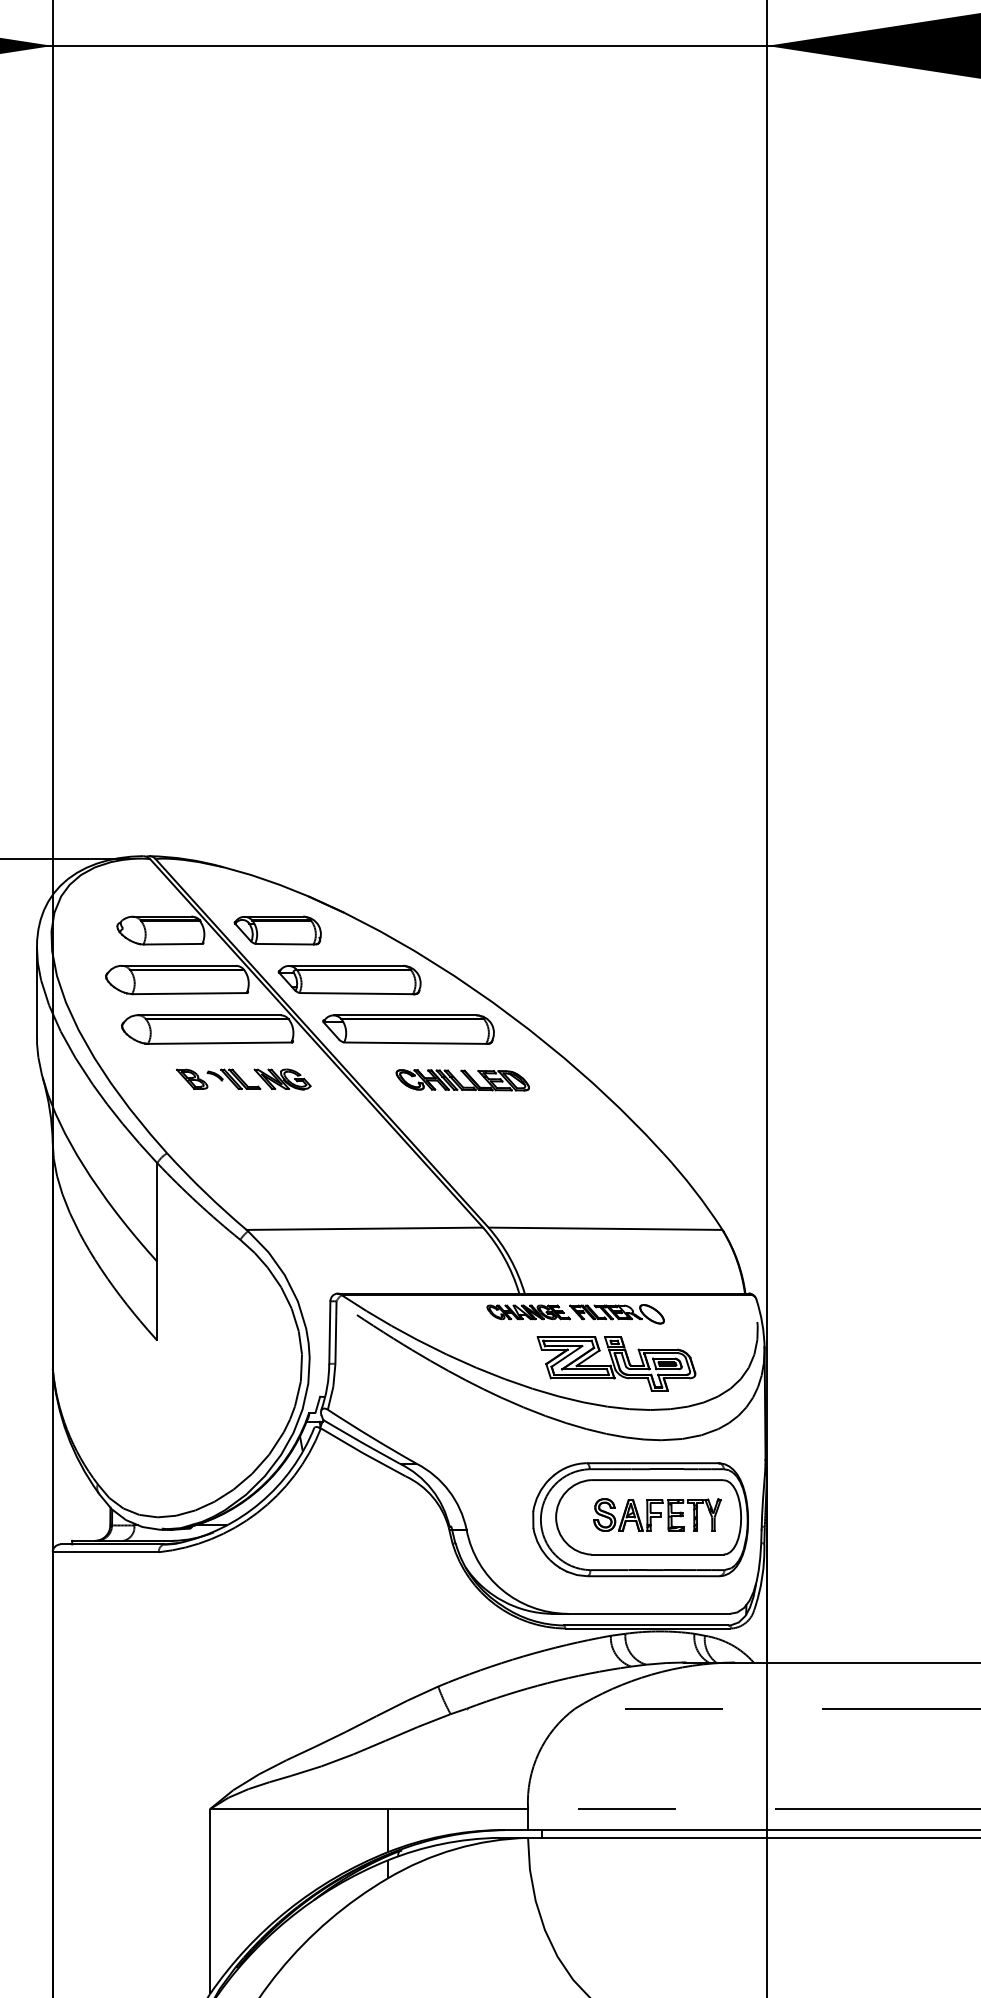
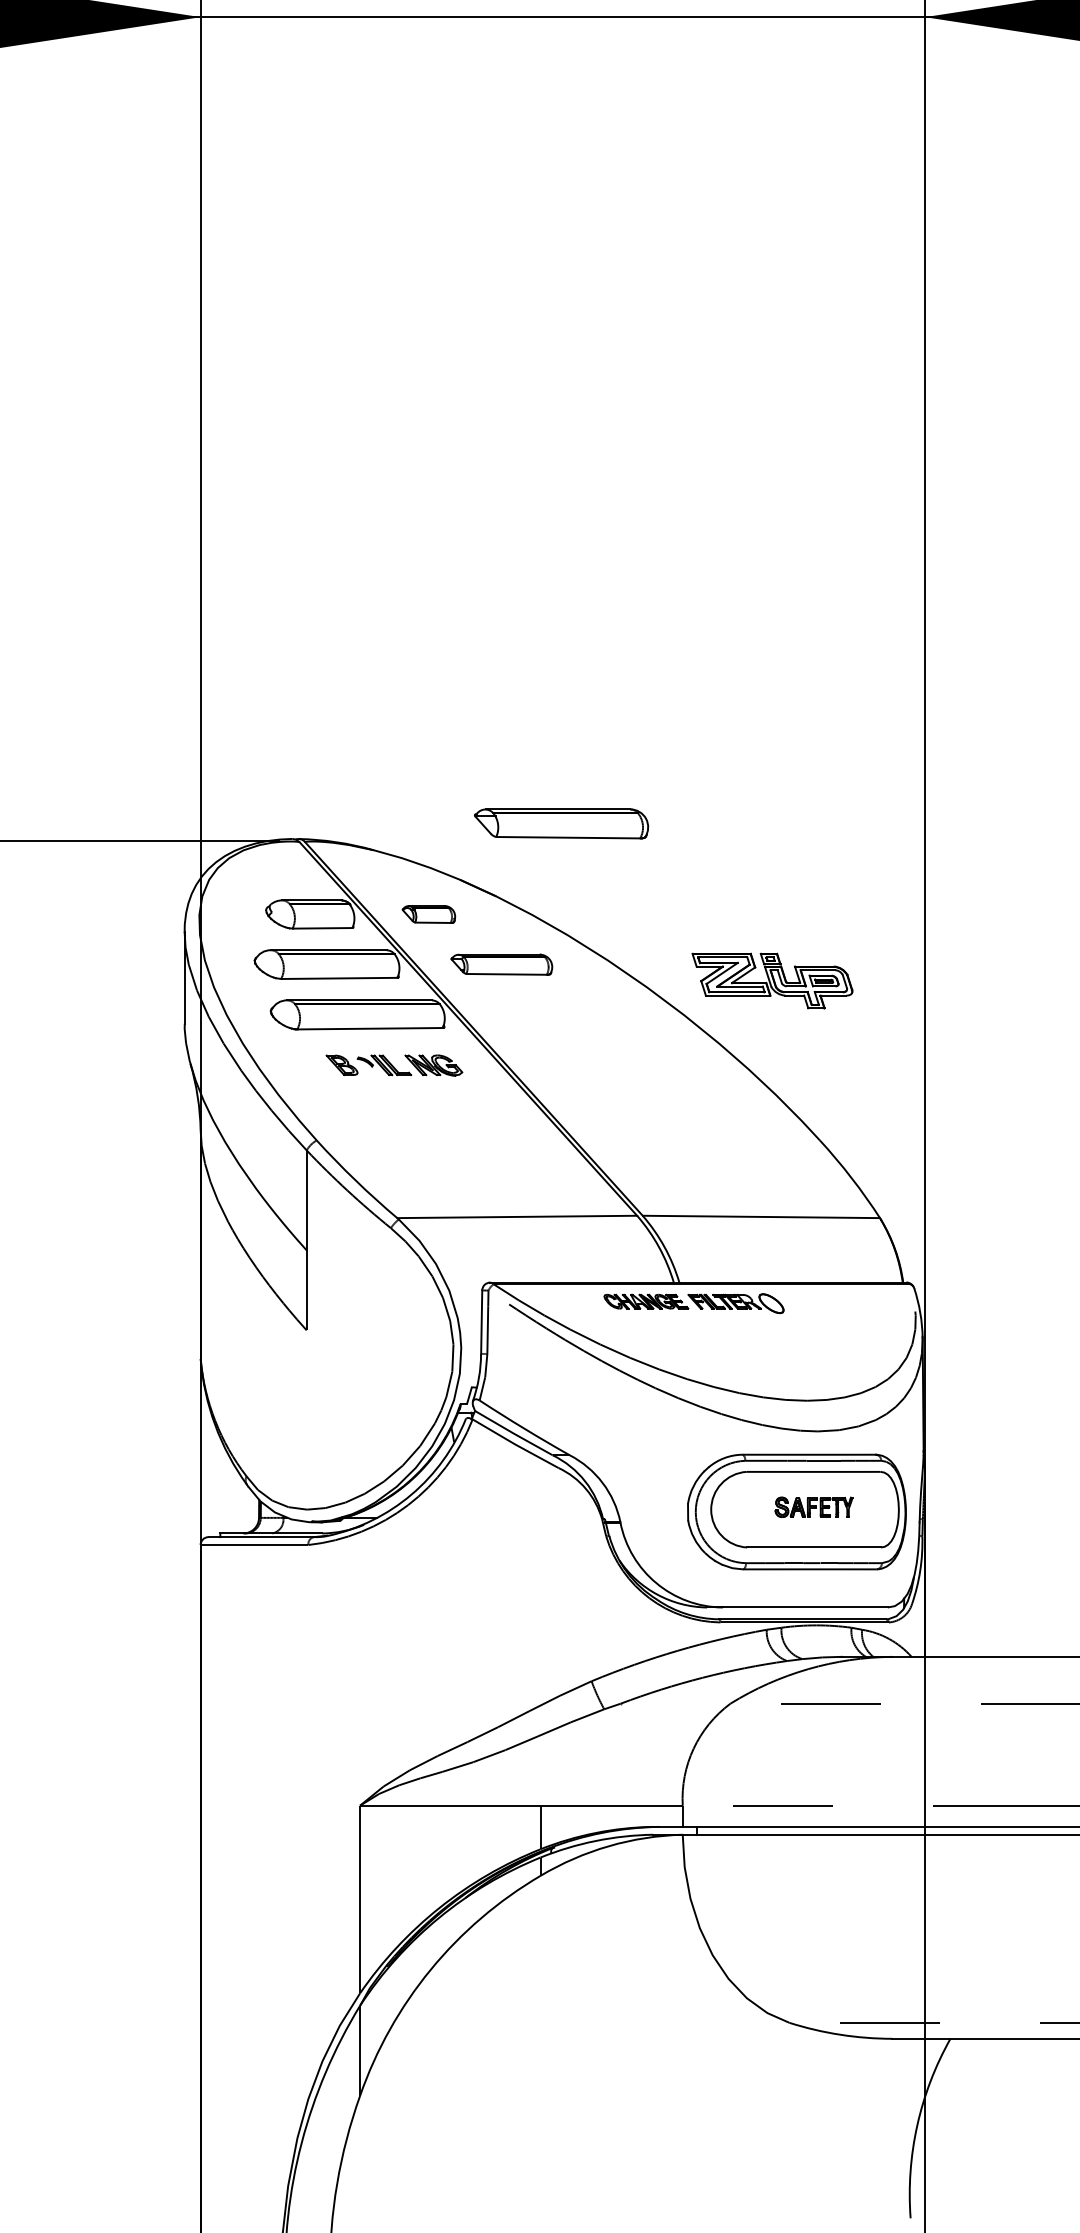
part: (277, 930) -> (428, 914), size x0.6
part: (349, 979) -> (501, 964), size x0.7
part: (408, 1029) -> (561, 823), moved
part: (462, 1080) -> (616, 1066), removed
part: (575, 1314) -> (693, 1303), moved
part: (616, 1363) -> (772, 980), moved
part: (656, 1515) -> (813, 1507), size x0.6

